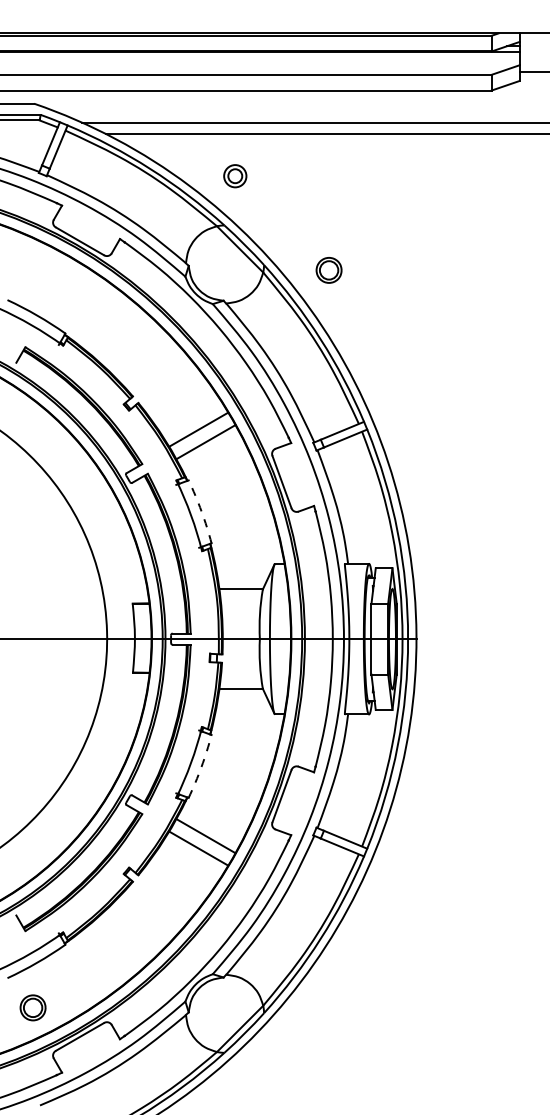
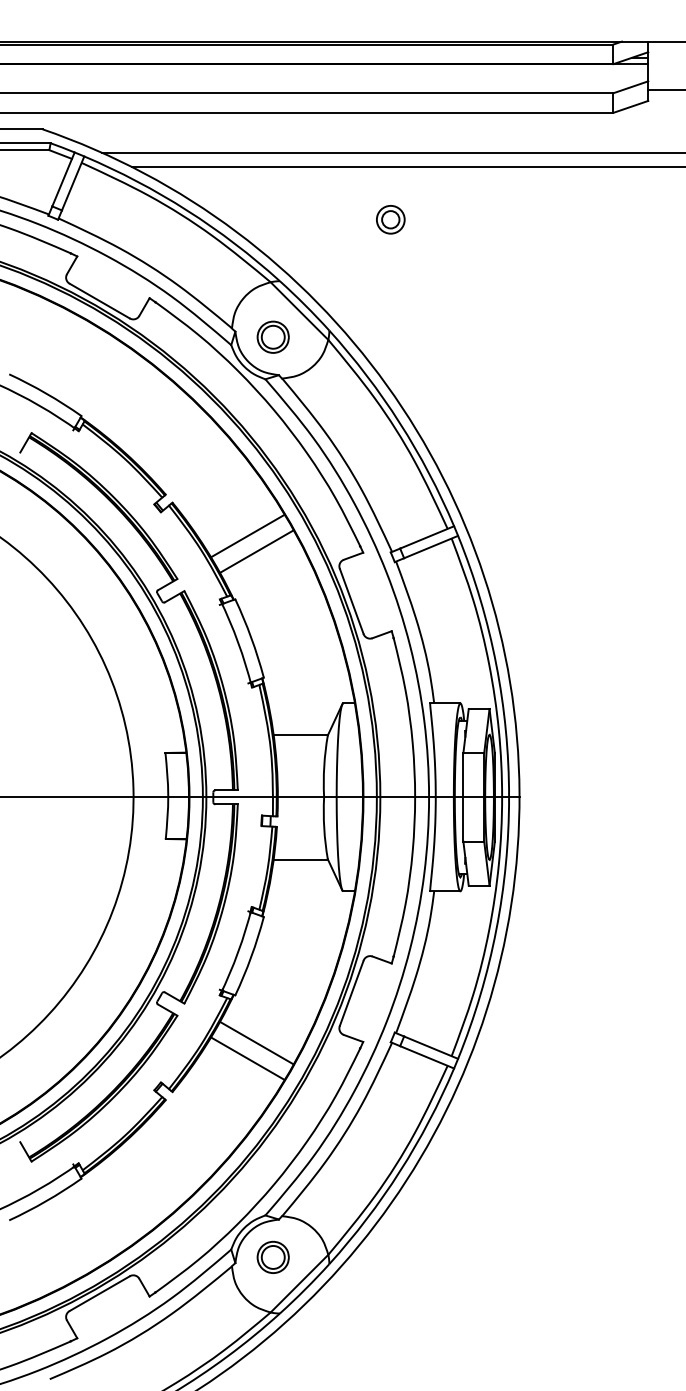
part: (235, 176) -> (391, 220), moved
part: (328, 270) -> (272, 337), moved
arc: (201, 511) -> (251, 638), dashed -> solid
arc: (201, 766) -> (251, 956), dashed -> solid
part: (32, 1007) -> (272, 1256), moved

